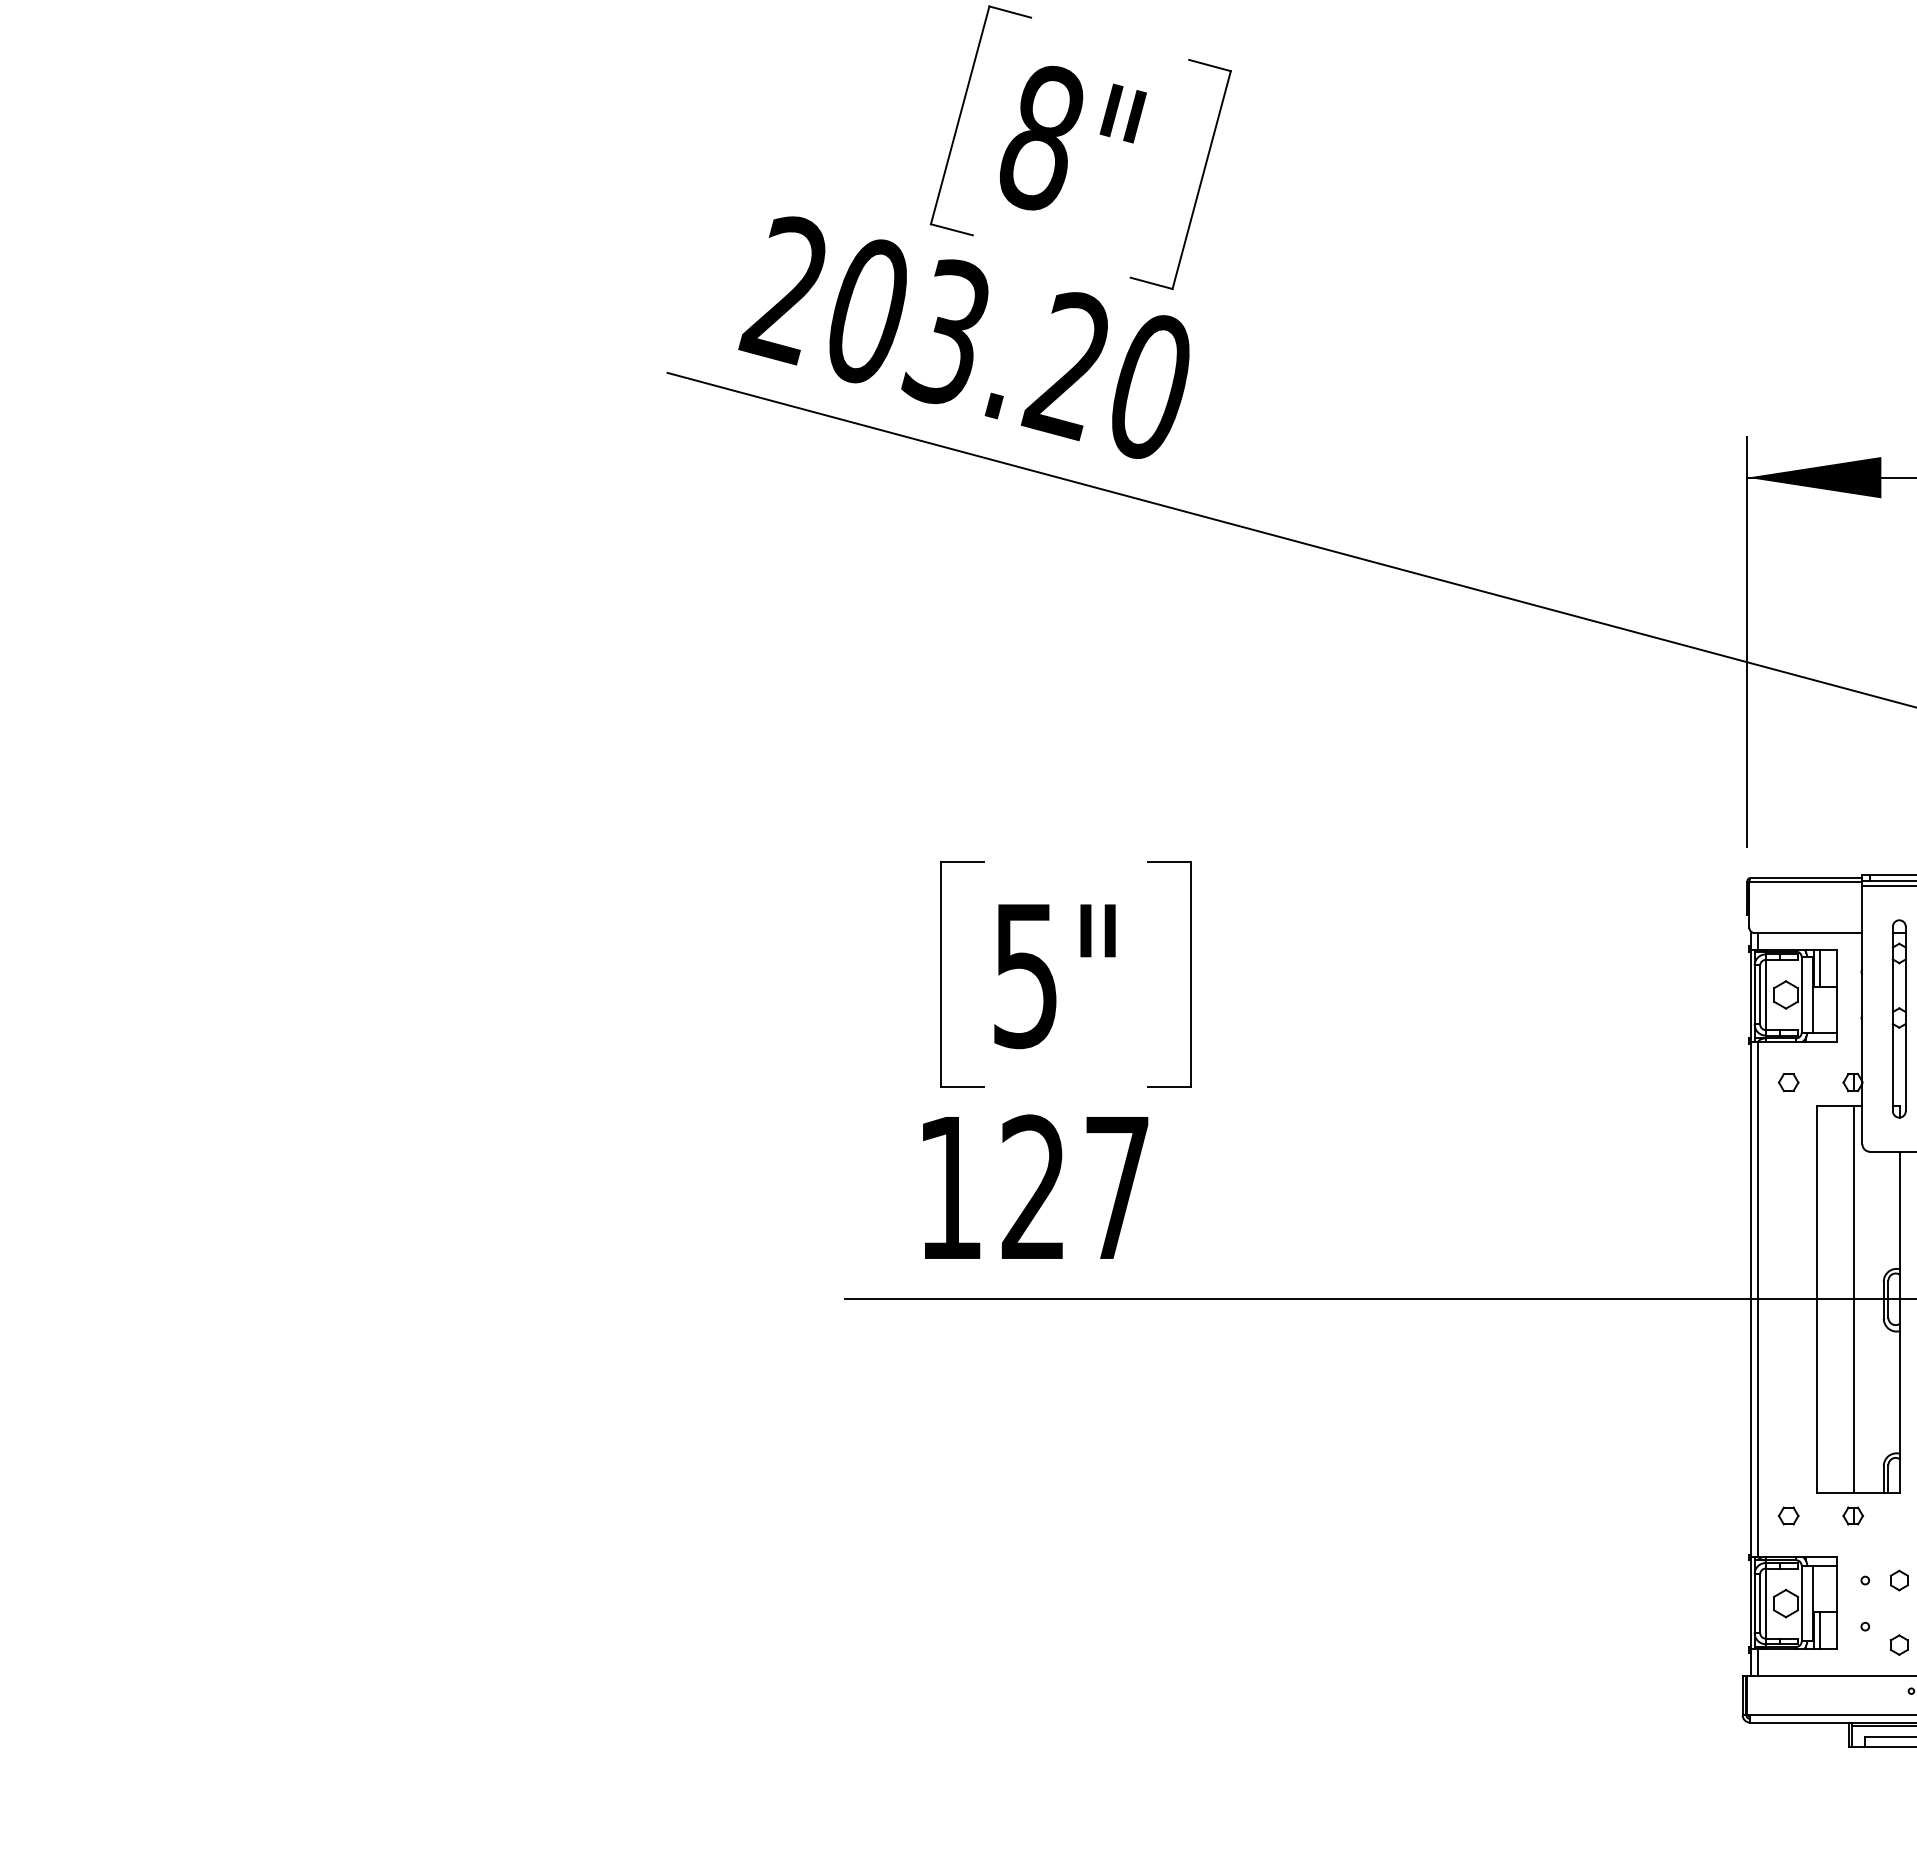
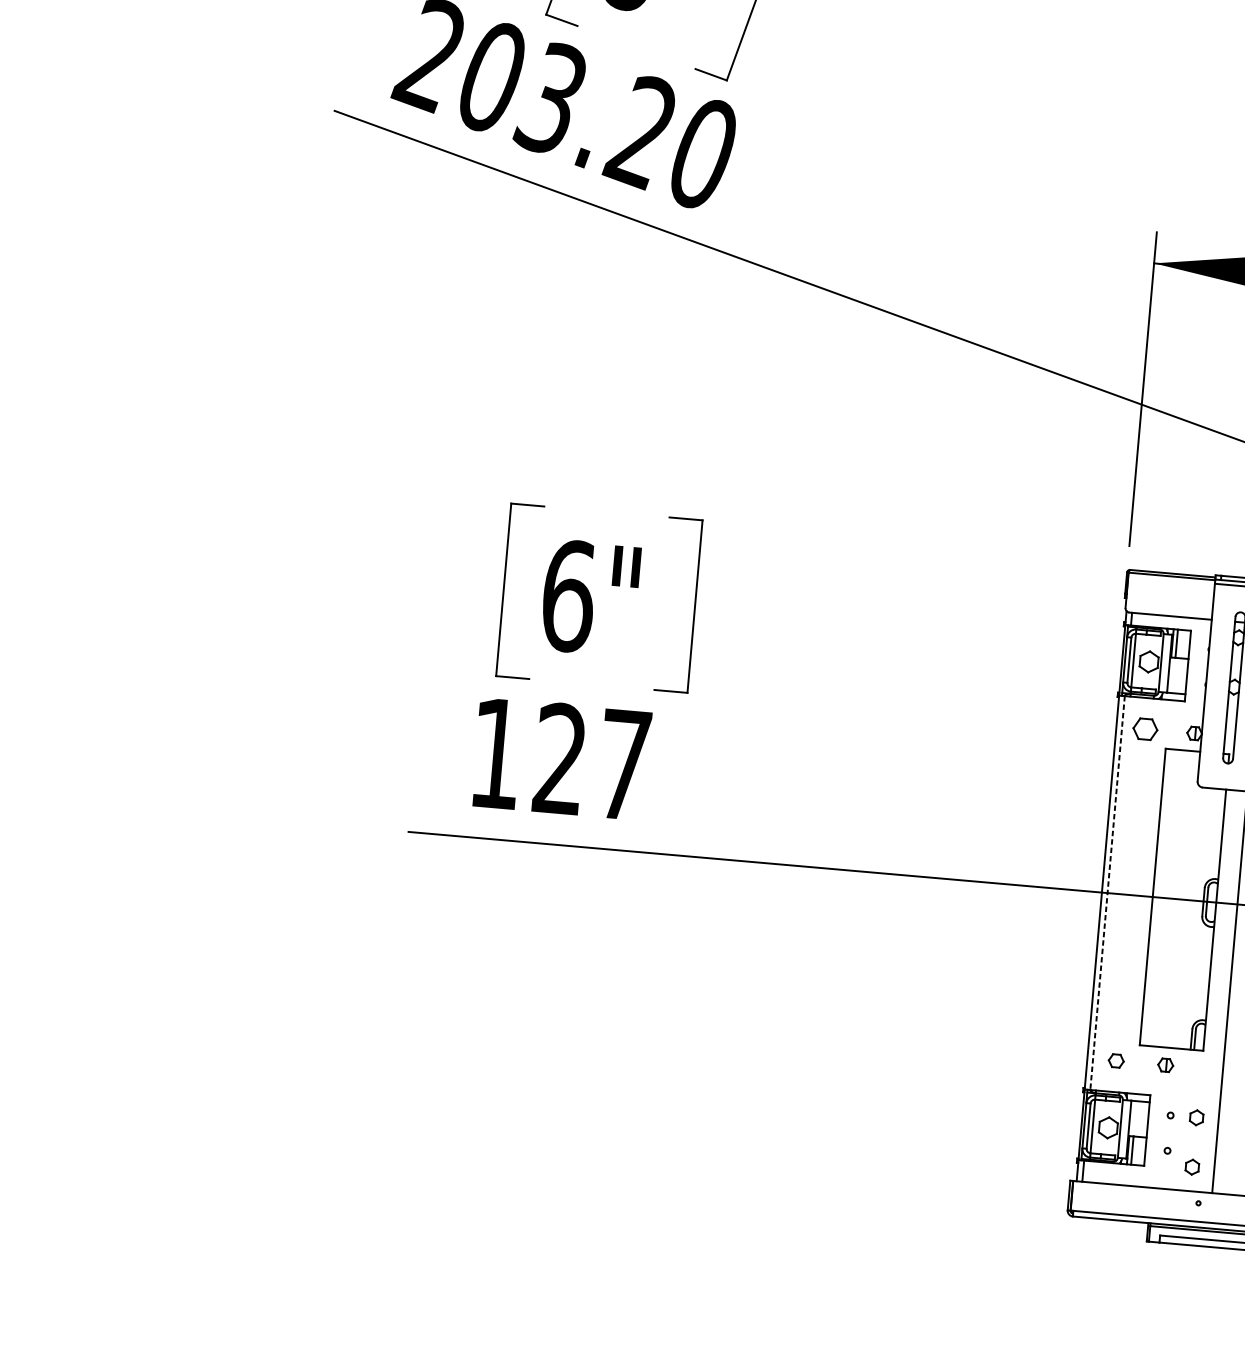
text: (1026, 975) -> (569, 596), 5" -> 6"
part: (1788, 1082) -> (1145, 729), size x1.6
line: (1854, 1298) -> (1181, 898), removed
line: (1758, 1299) -> (1107, 893), solid -> dashed

